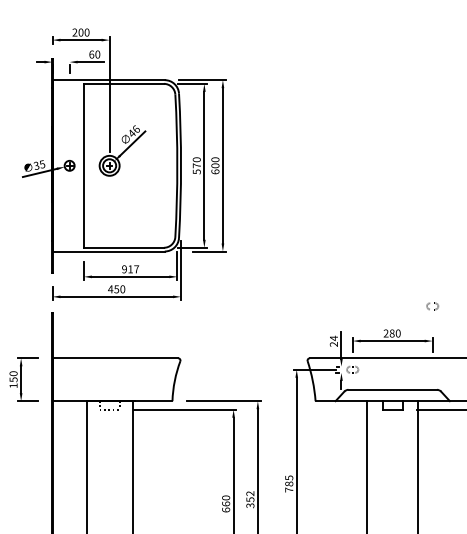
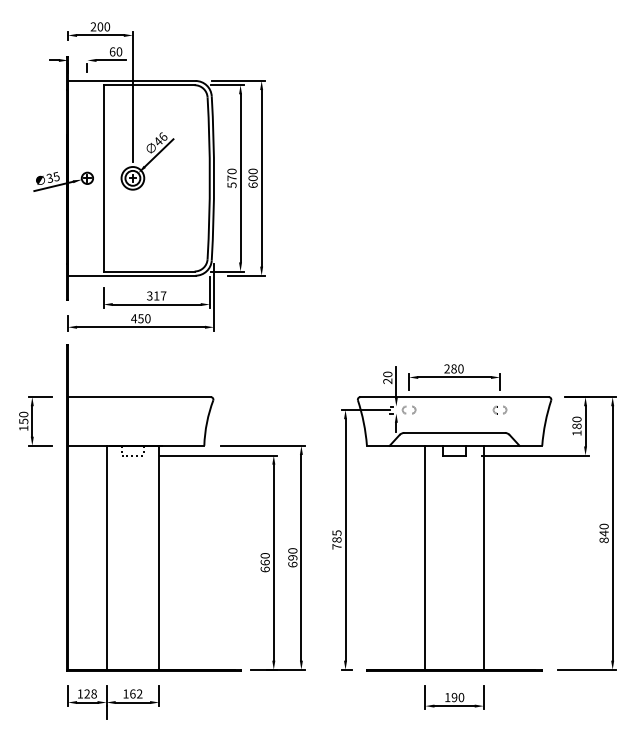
text: (124, 269) -> (149, 296), 917 -> 317
part: (432, 305) -> (499, 409), moved
text: (333, 338) -> (387, 374), 24 -> 20
text: (250, 499) -> (292, 557), 352 -> 690

